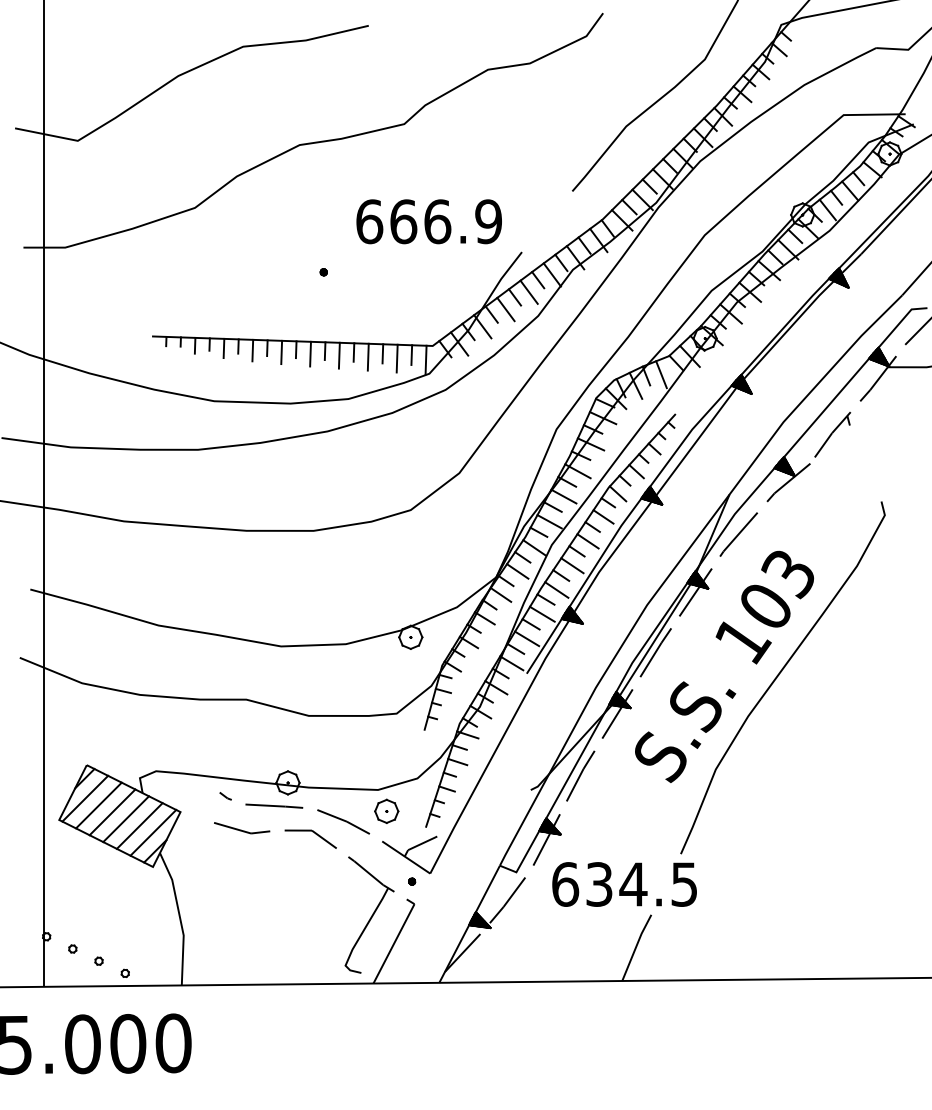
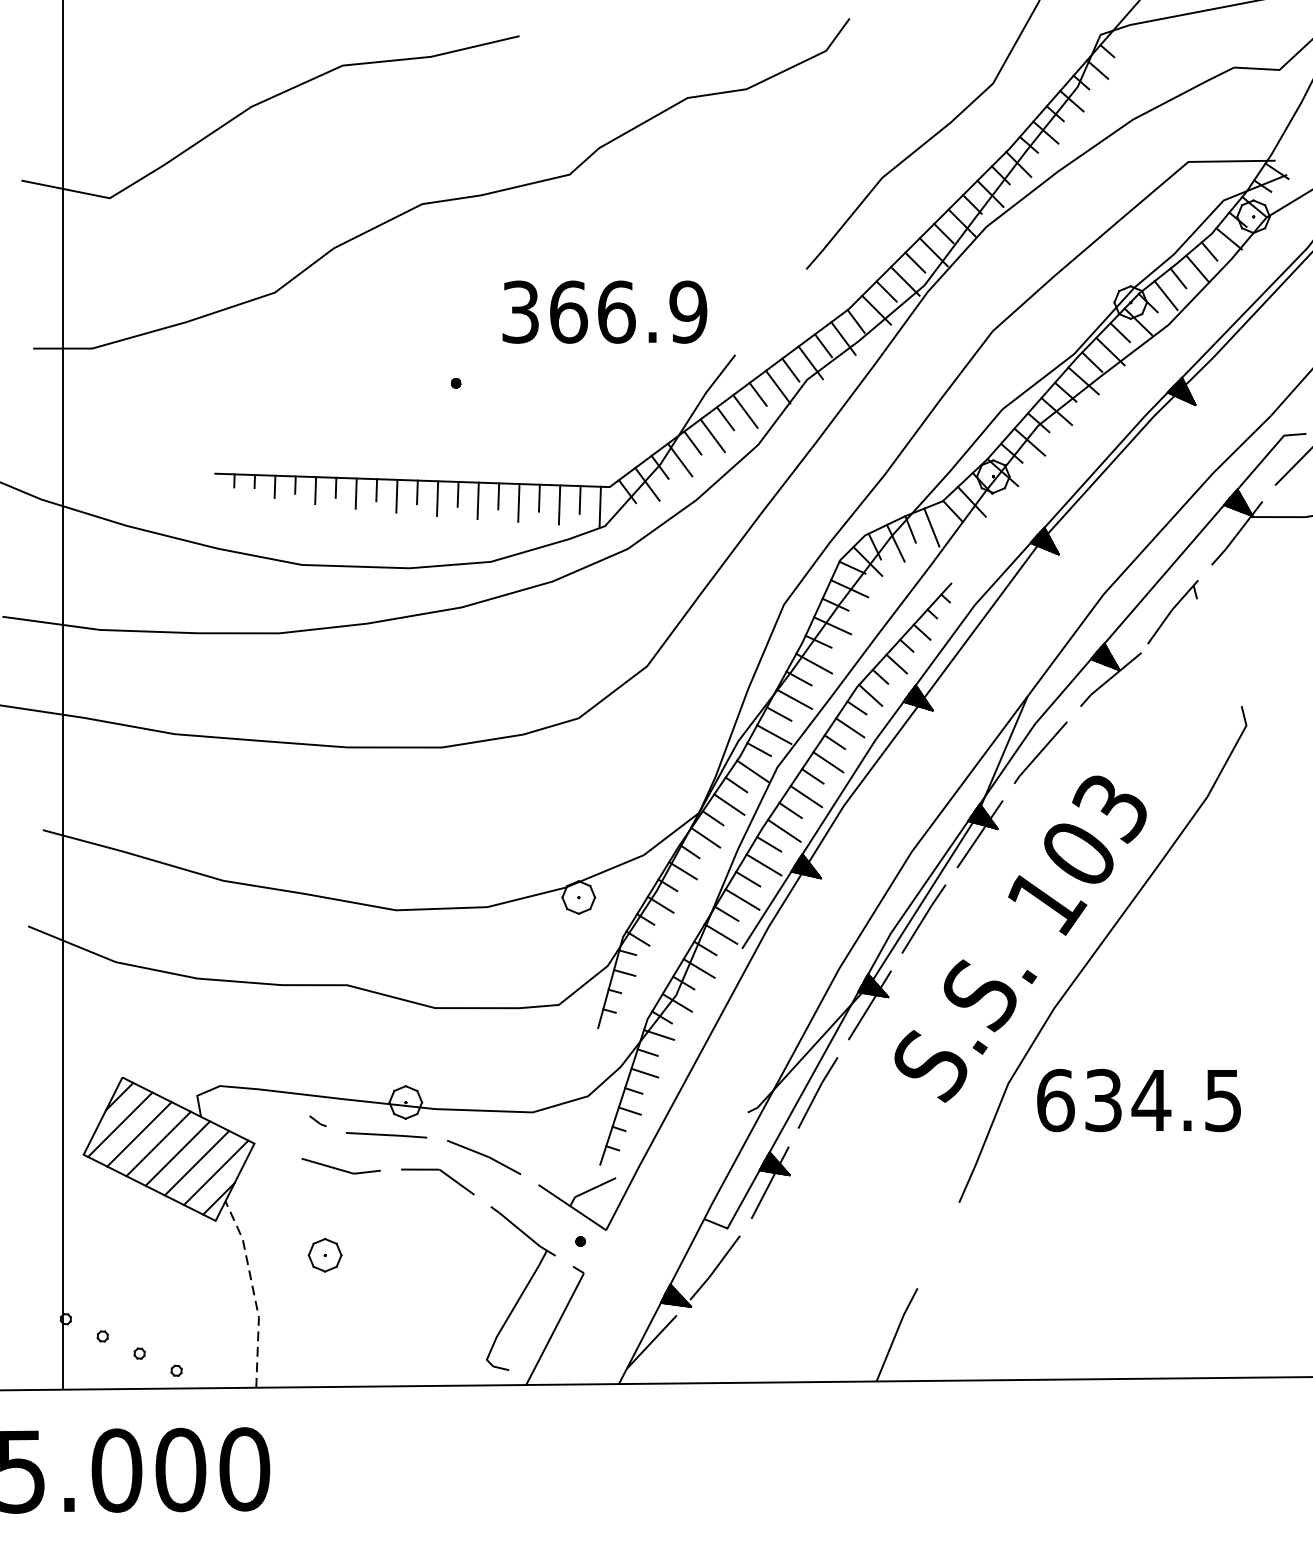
text: (369, 221) -> (520, 311), 666.9 -> 366.9
part: (386, 810) -> (324, 1254), moved
text: (624, 884) -> (1138, 1100), moved
line: (179, 916) -> (252, 1290), solid -> dashed

